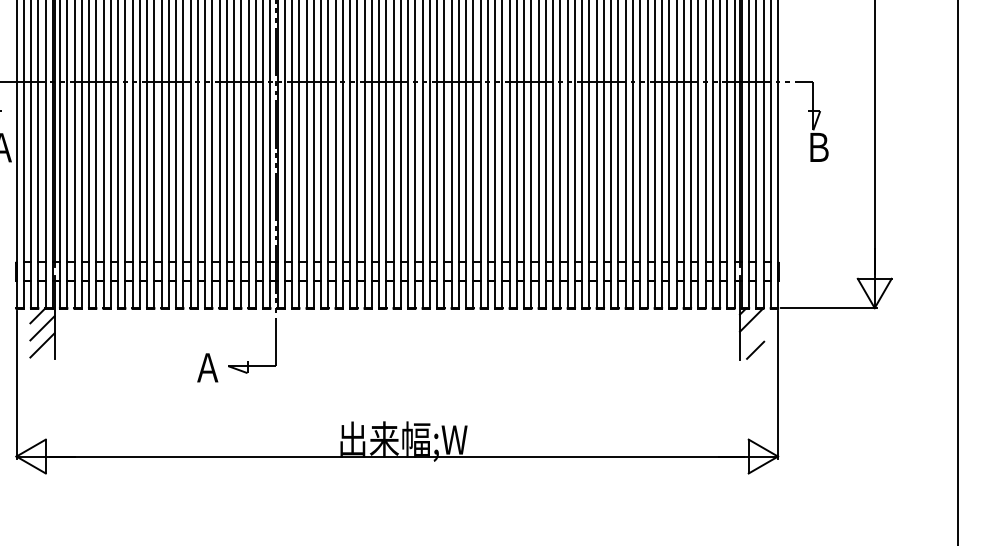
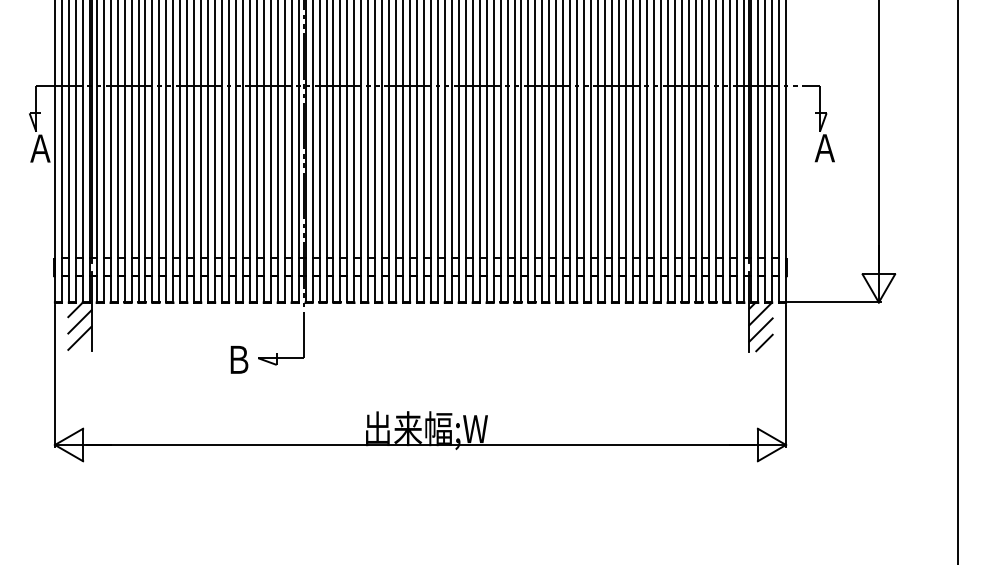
text: (818, 147) -> (824, 148), Ｂ -> Ａ
line: (751, 336) -> (760, 329), added
text: (207, 367) -> (238, 359), Ａ -> Ｂ

